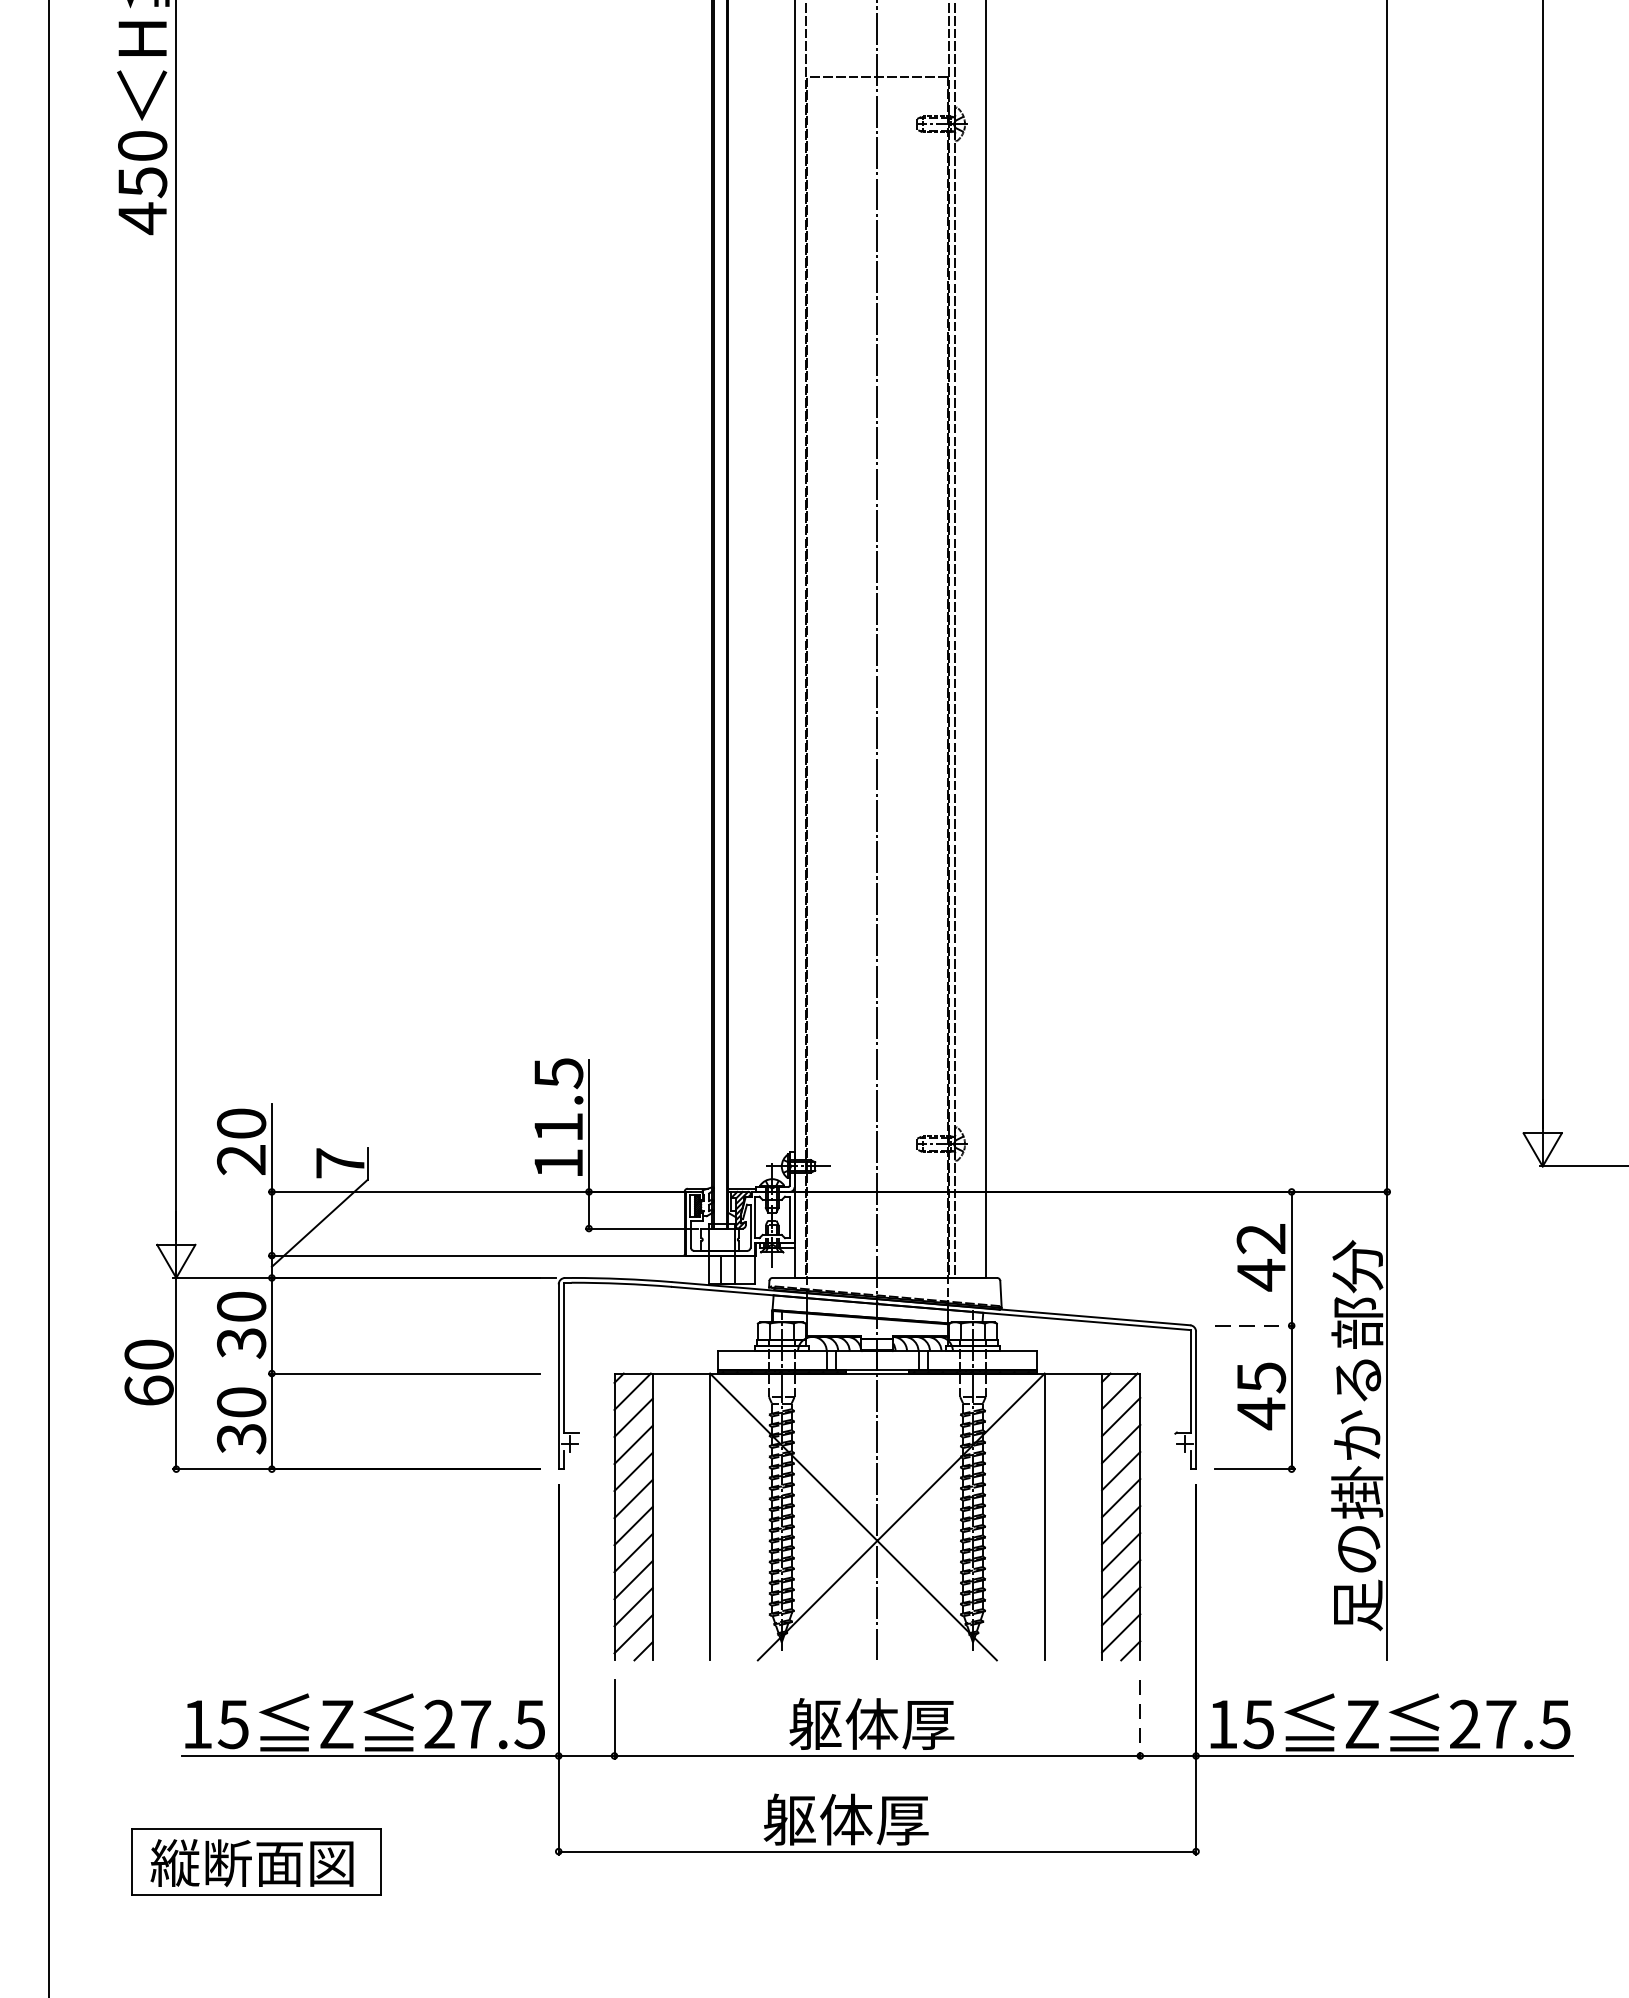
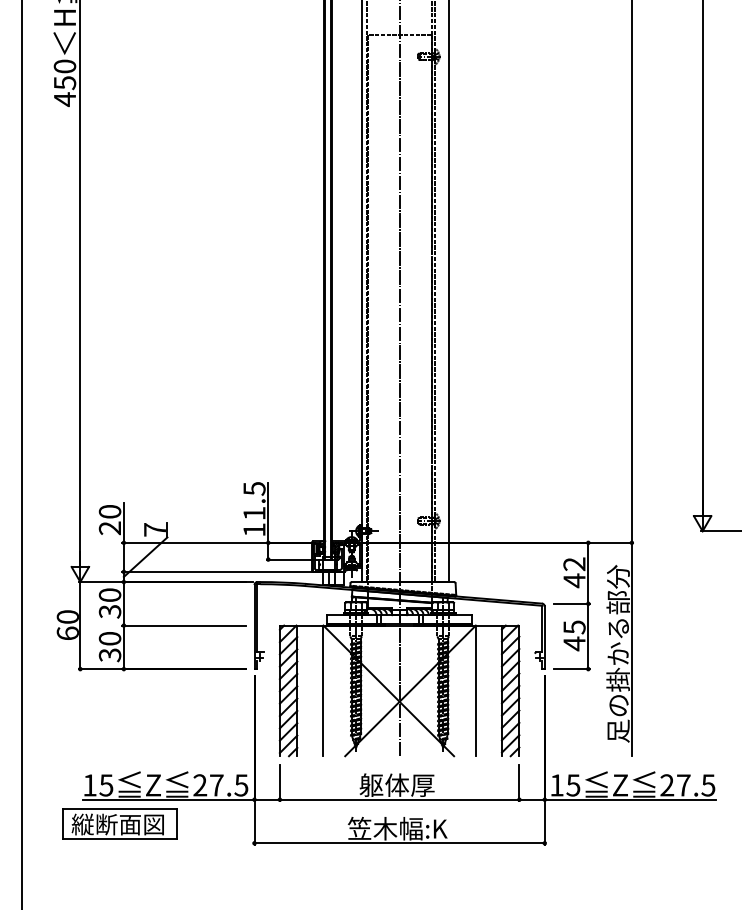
line: (1256, 1325) -> (572, 603), dashed -> solid
line: (1140, 1720) -> (519, 783), dashed -> solid
text: (872, 1819) -> (397, 828), 躯体厚 -> 笠木幅:K
part: (255, 1860) -> (119, 823), moved

